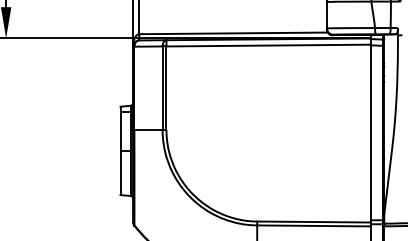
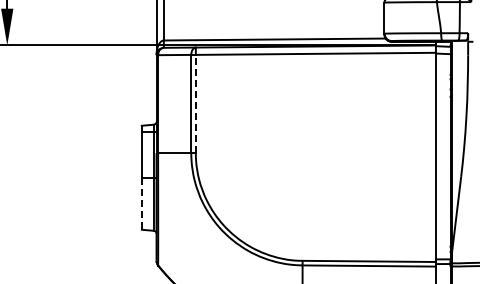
line: (166, 87) -> (195, 103), solid -> dashed
line: (120, 173) -> (141, 204), solid -> dashed

